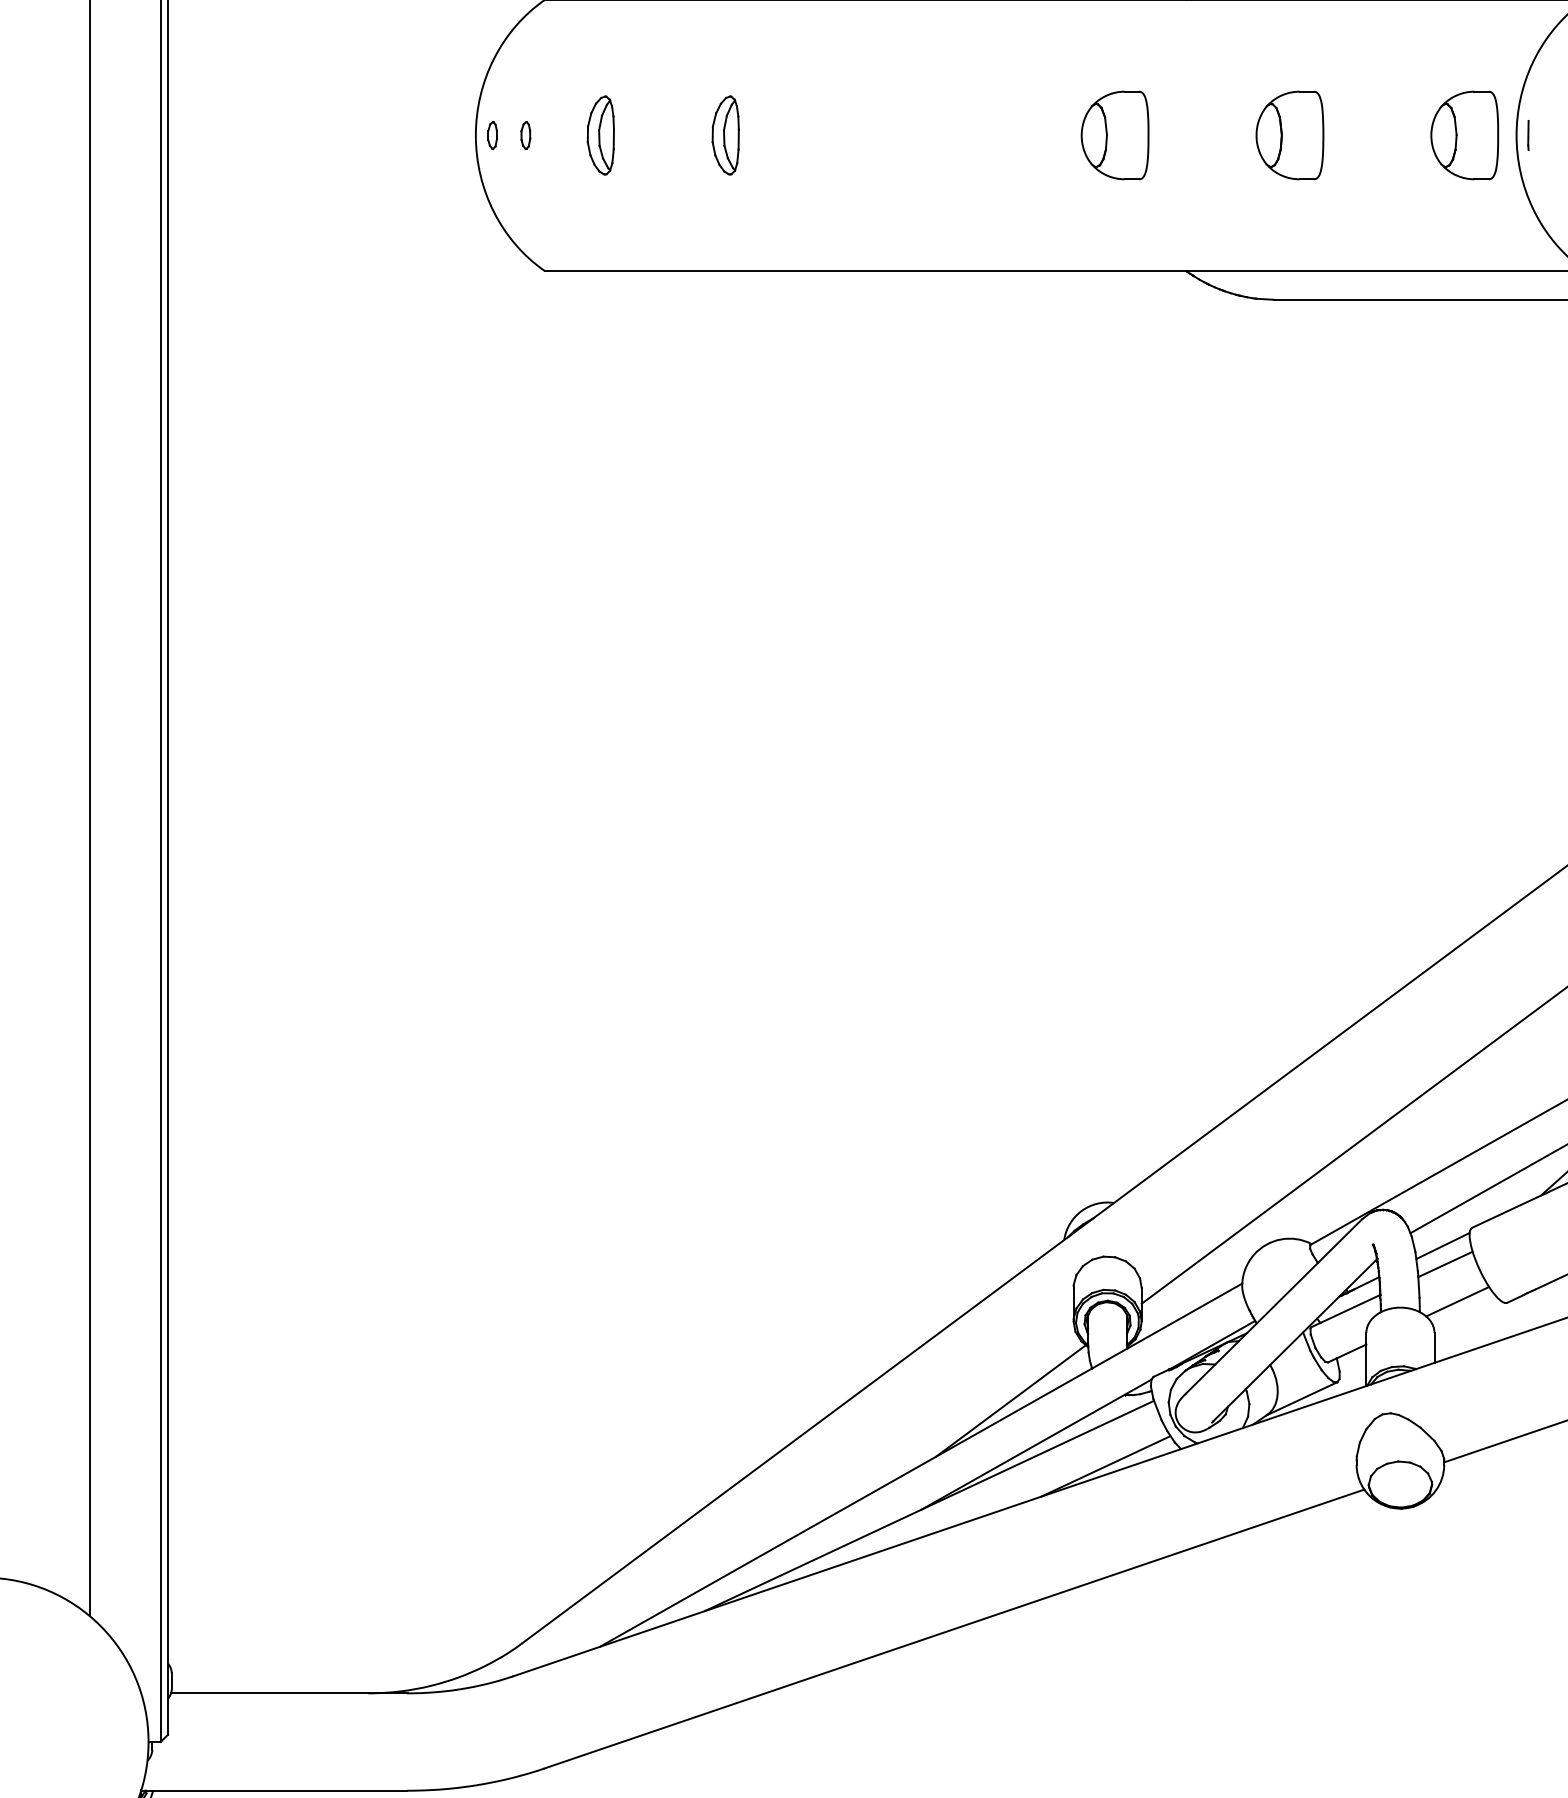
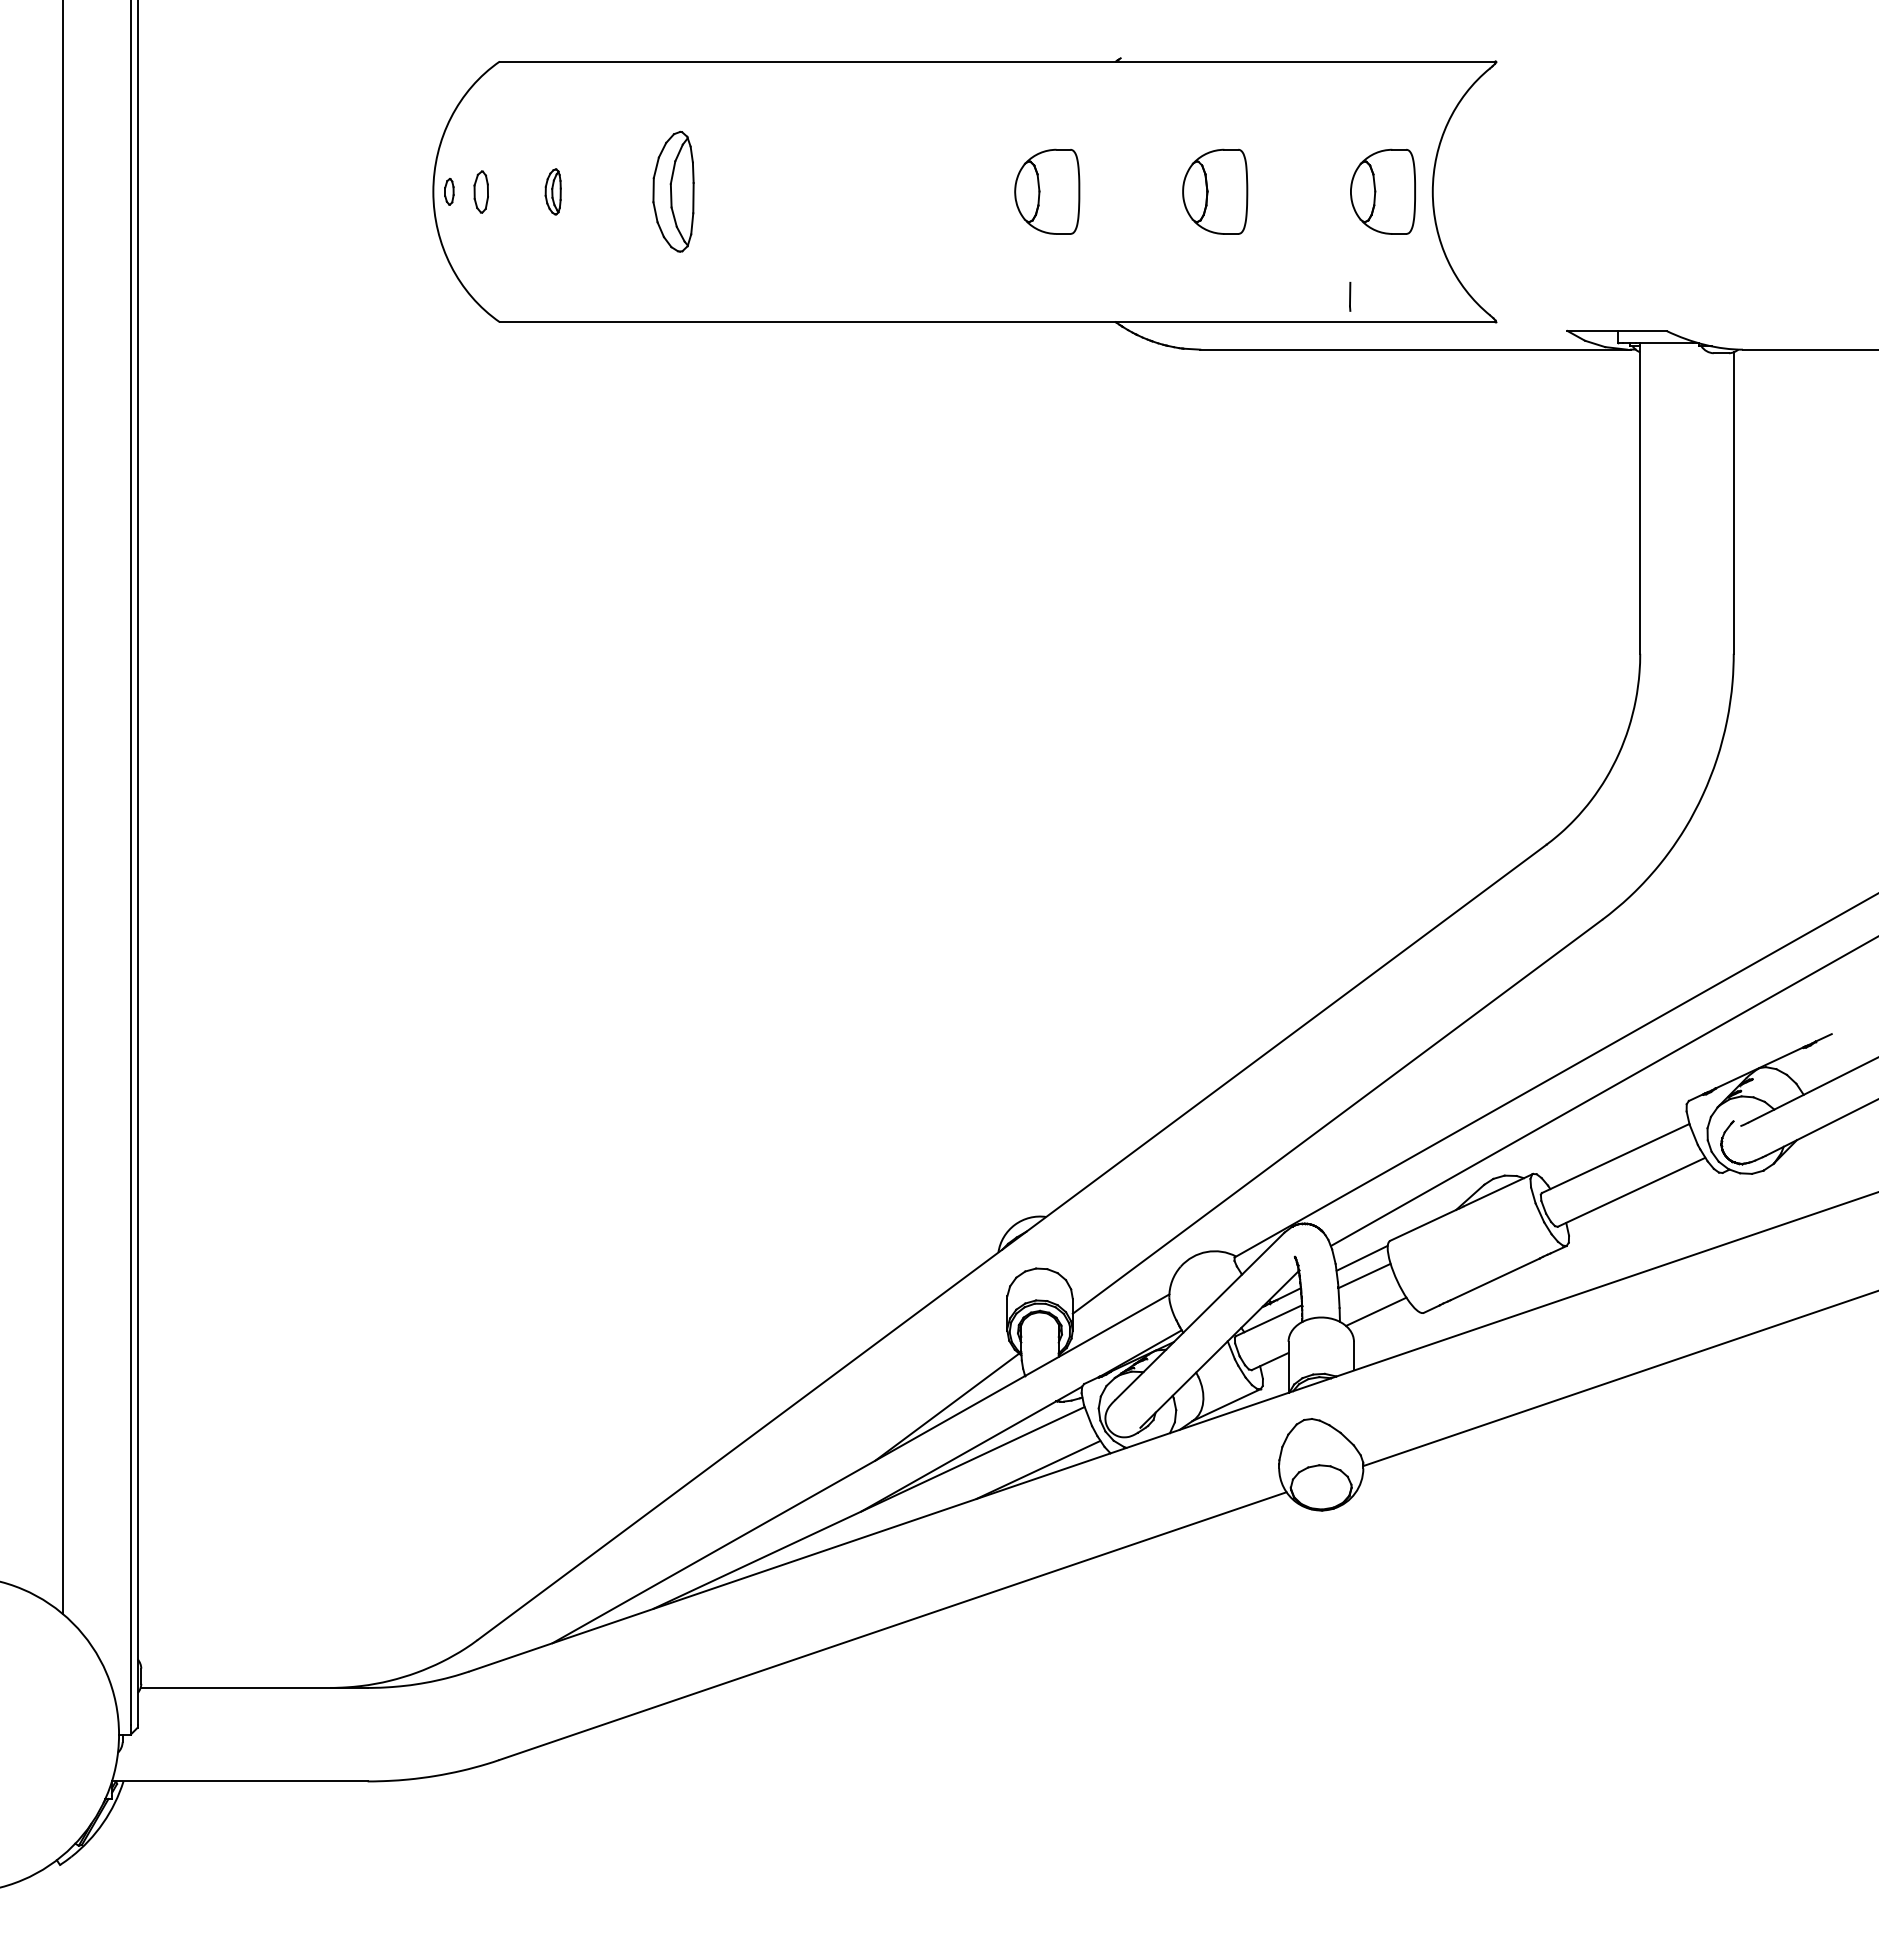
part: (525, 135) -> (481, 191), size x1.6
part: (599, 135) -> (552, 191), size x0.6
part: (724, 135) -> (672, 191), size x1.6
line: (1528, 135) -> (1350, 296), moved

